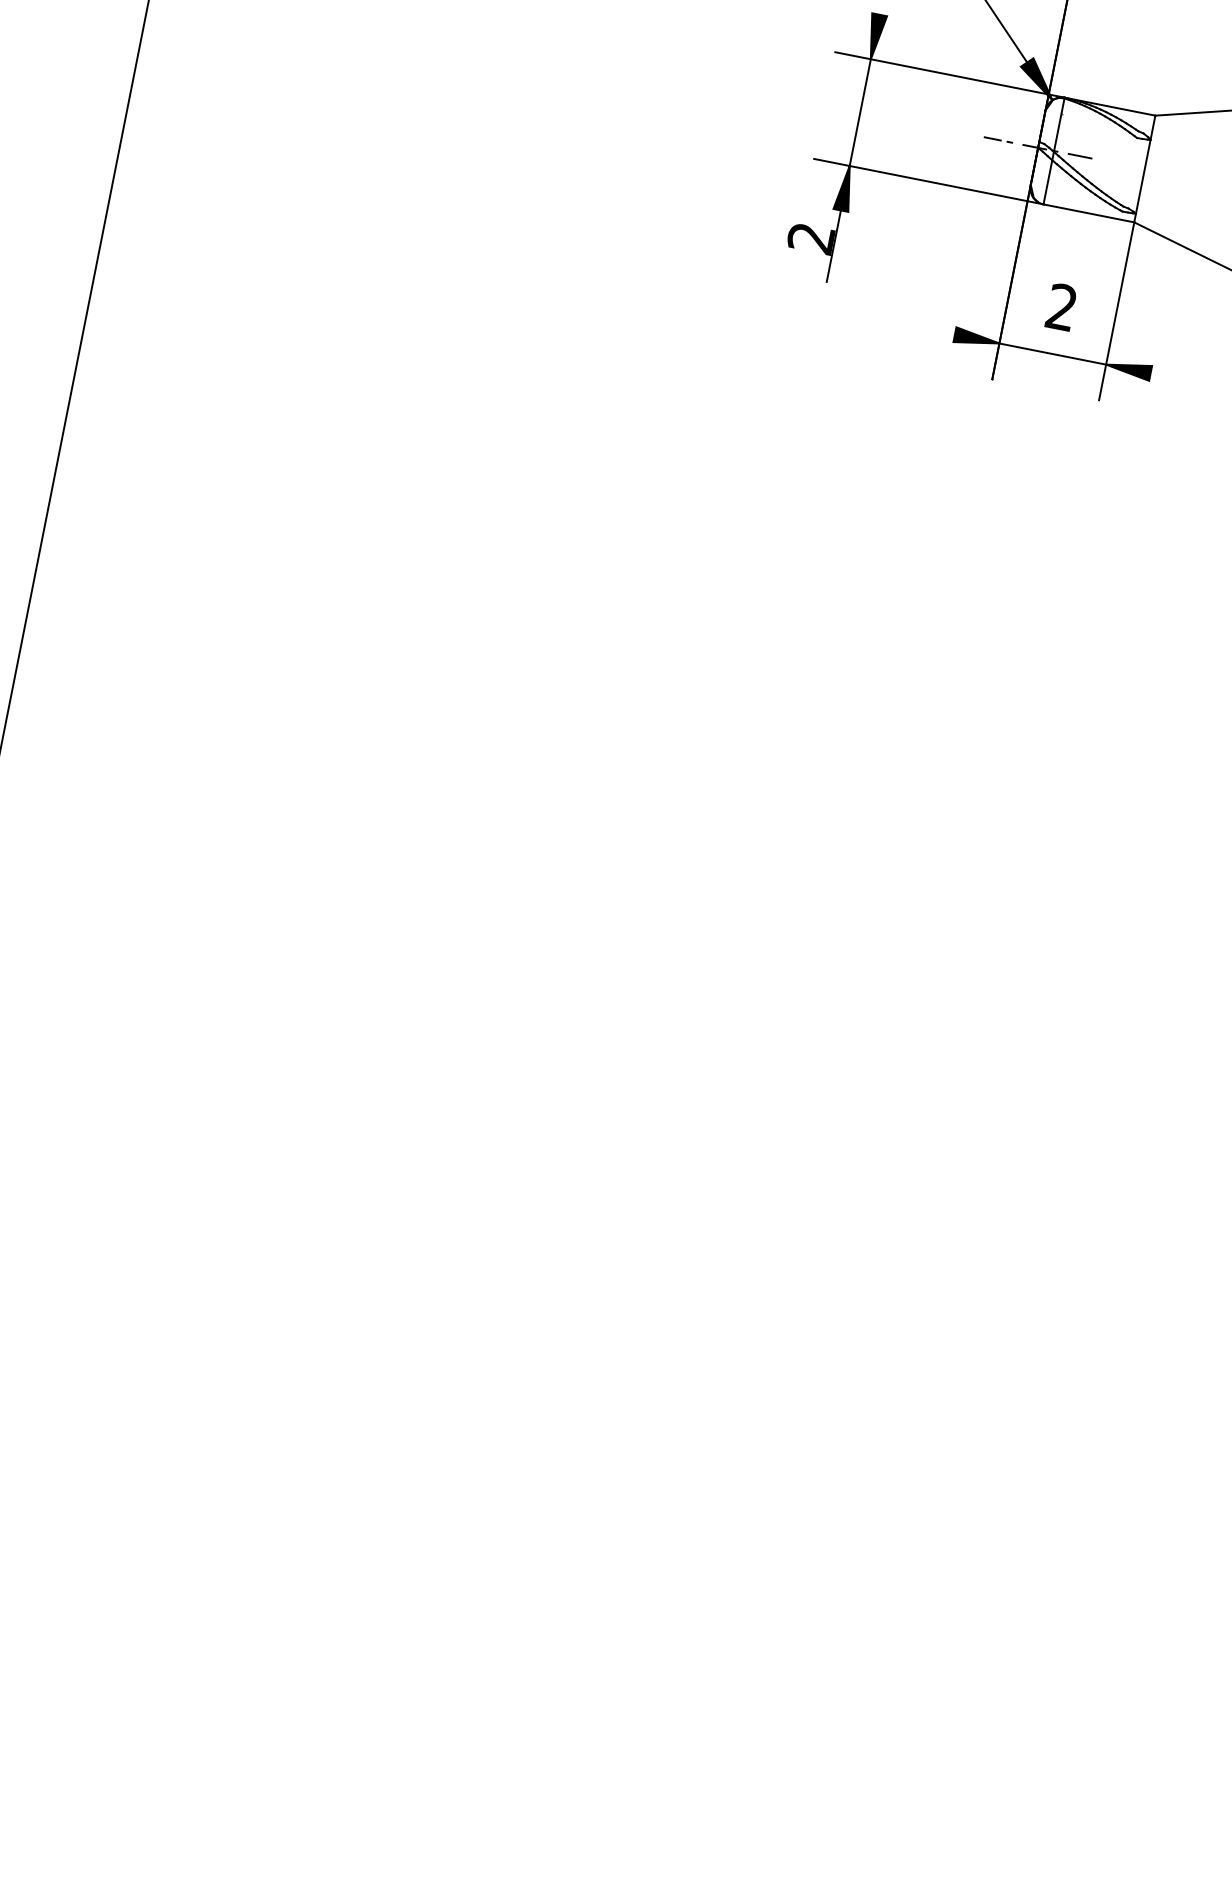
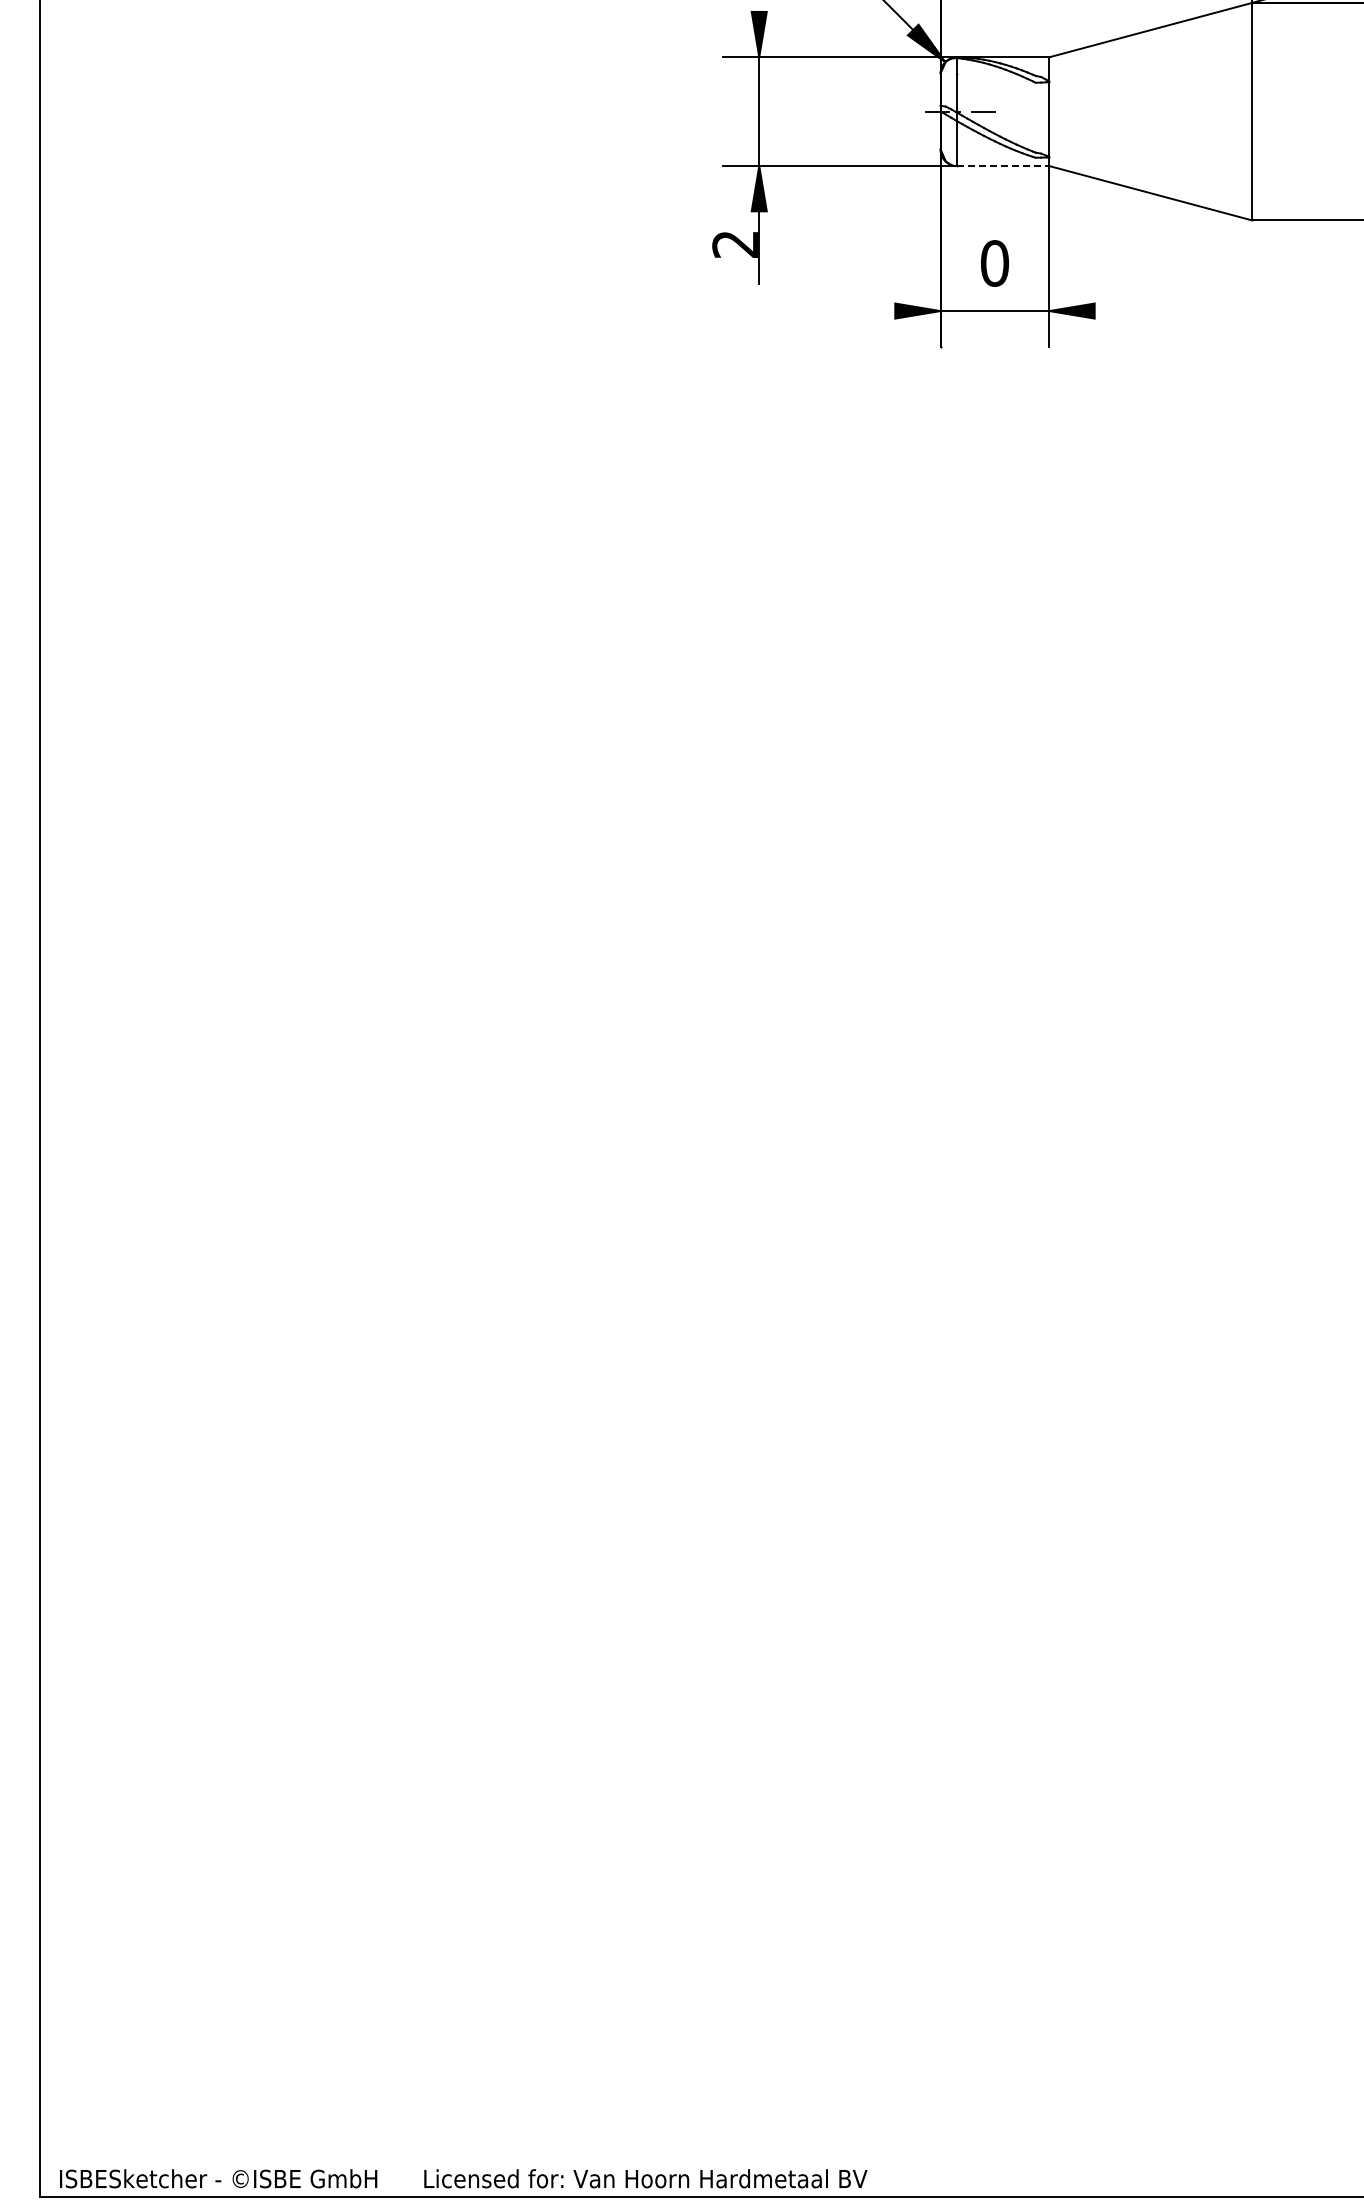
line: (997, 139) -> (899, 111), removed
line: (1089, 213) -> (1003, 166), solid -> dashed
text: (1061, 307) -> (994, 263), 2 -> 0

